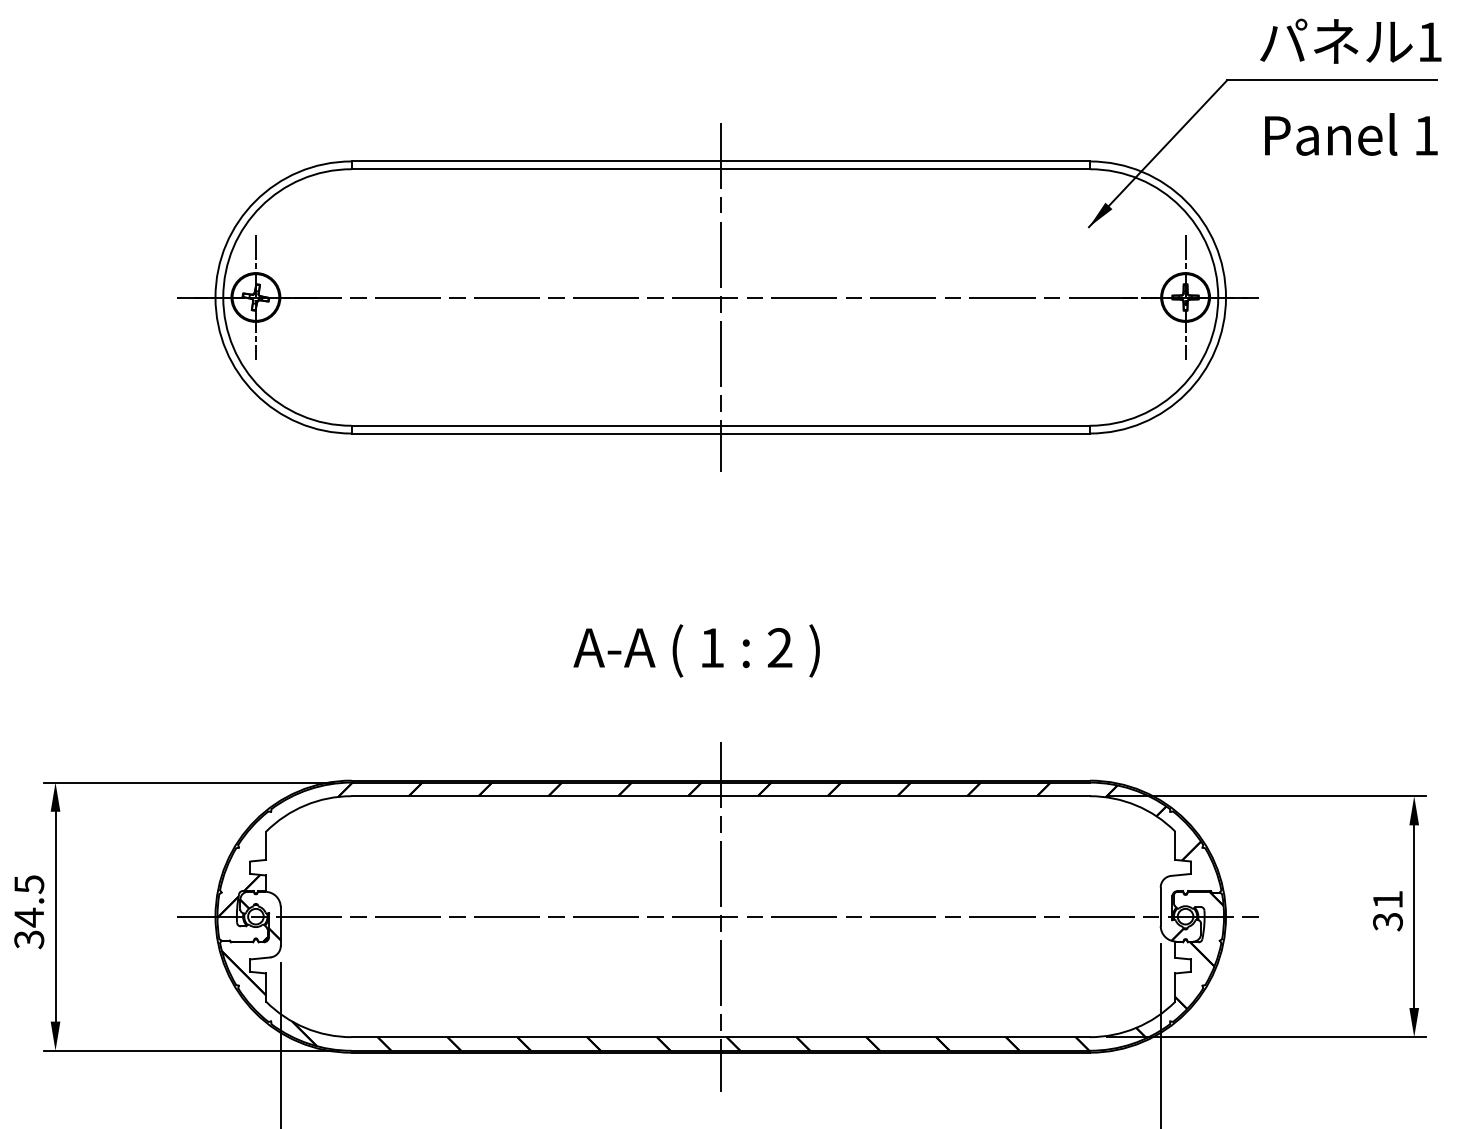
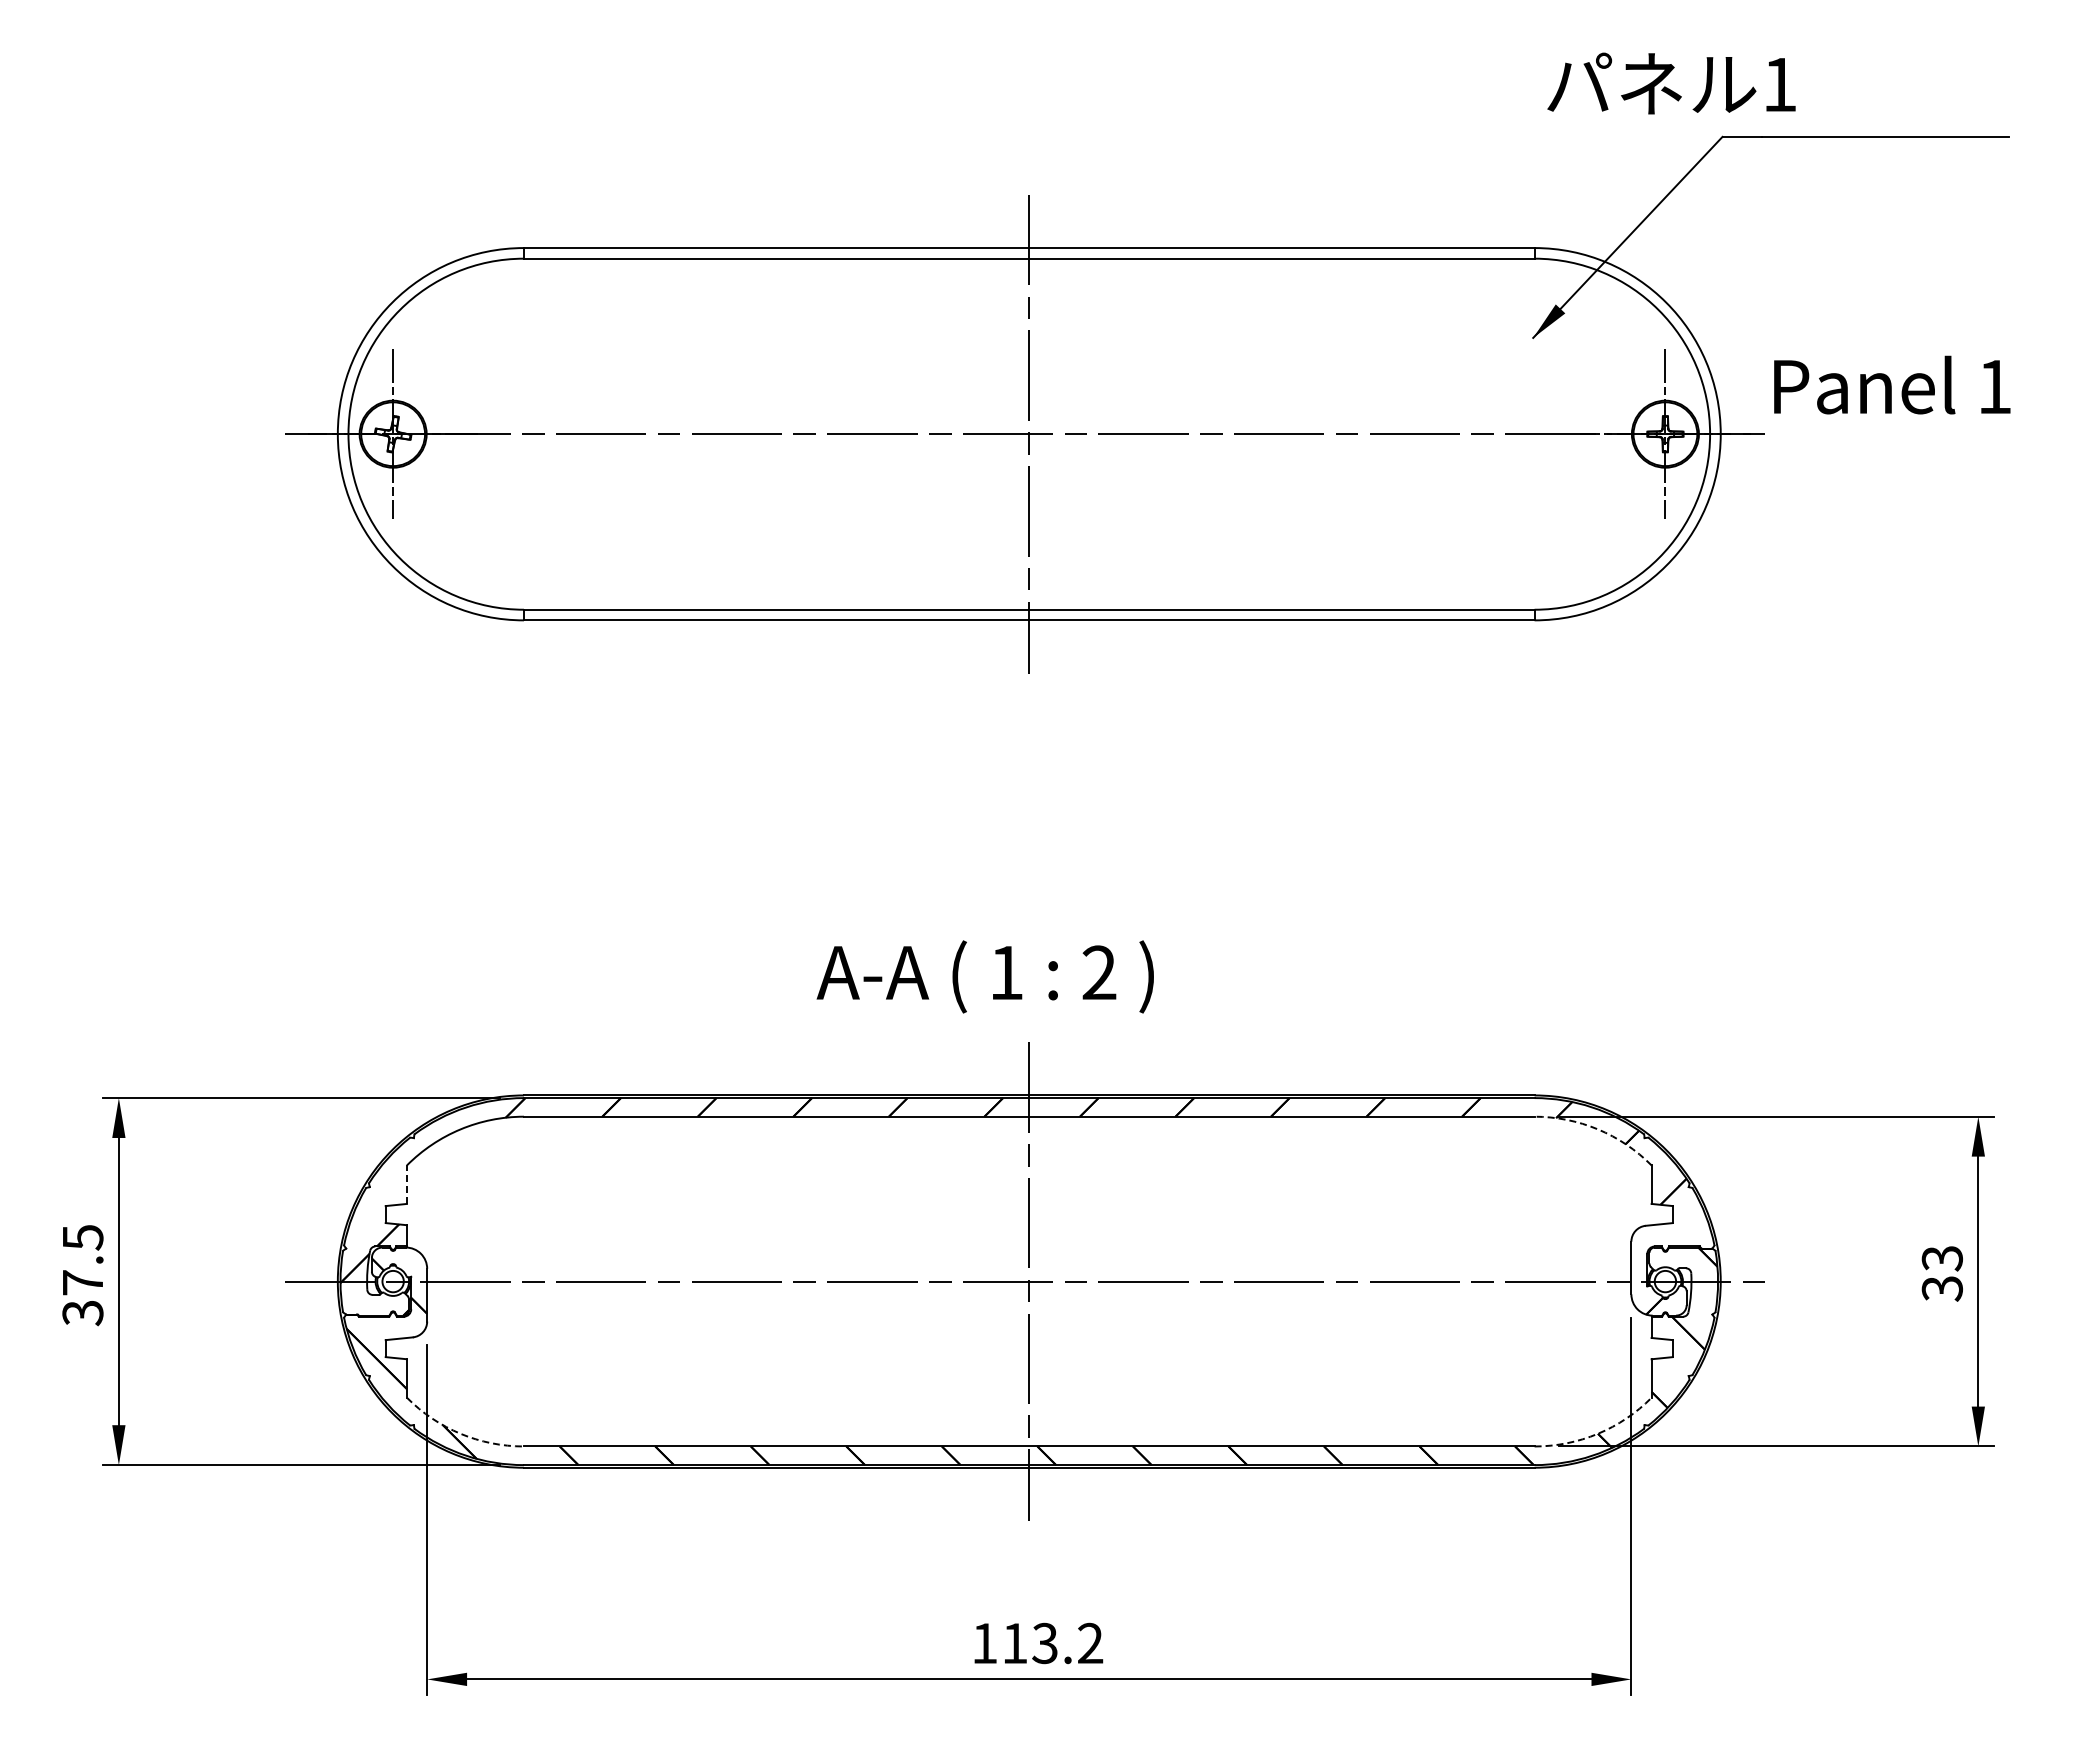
text: (1350, 41) -> (1671, 83), moved
text: (1351, 134) -> (1892, 384), moved
text: (696, 650) -> (984, 976), moved
arc: (1135, 805) -> (1597, 1129), solid -> dashed
line: (265, 845) -> (406, 1184), solid -> dashed
text: (1387, 899) -> (1941, 1258), 31 -> 33
text: (28, 917) -> (82, 1282), 34.5 -> 37.5
arc: (305, 1027) -> (460, 1433), solid -> dashed
arc: (1135, 1027) -> (1597, 1433), solid -> dashed

